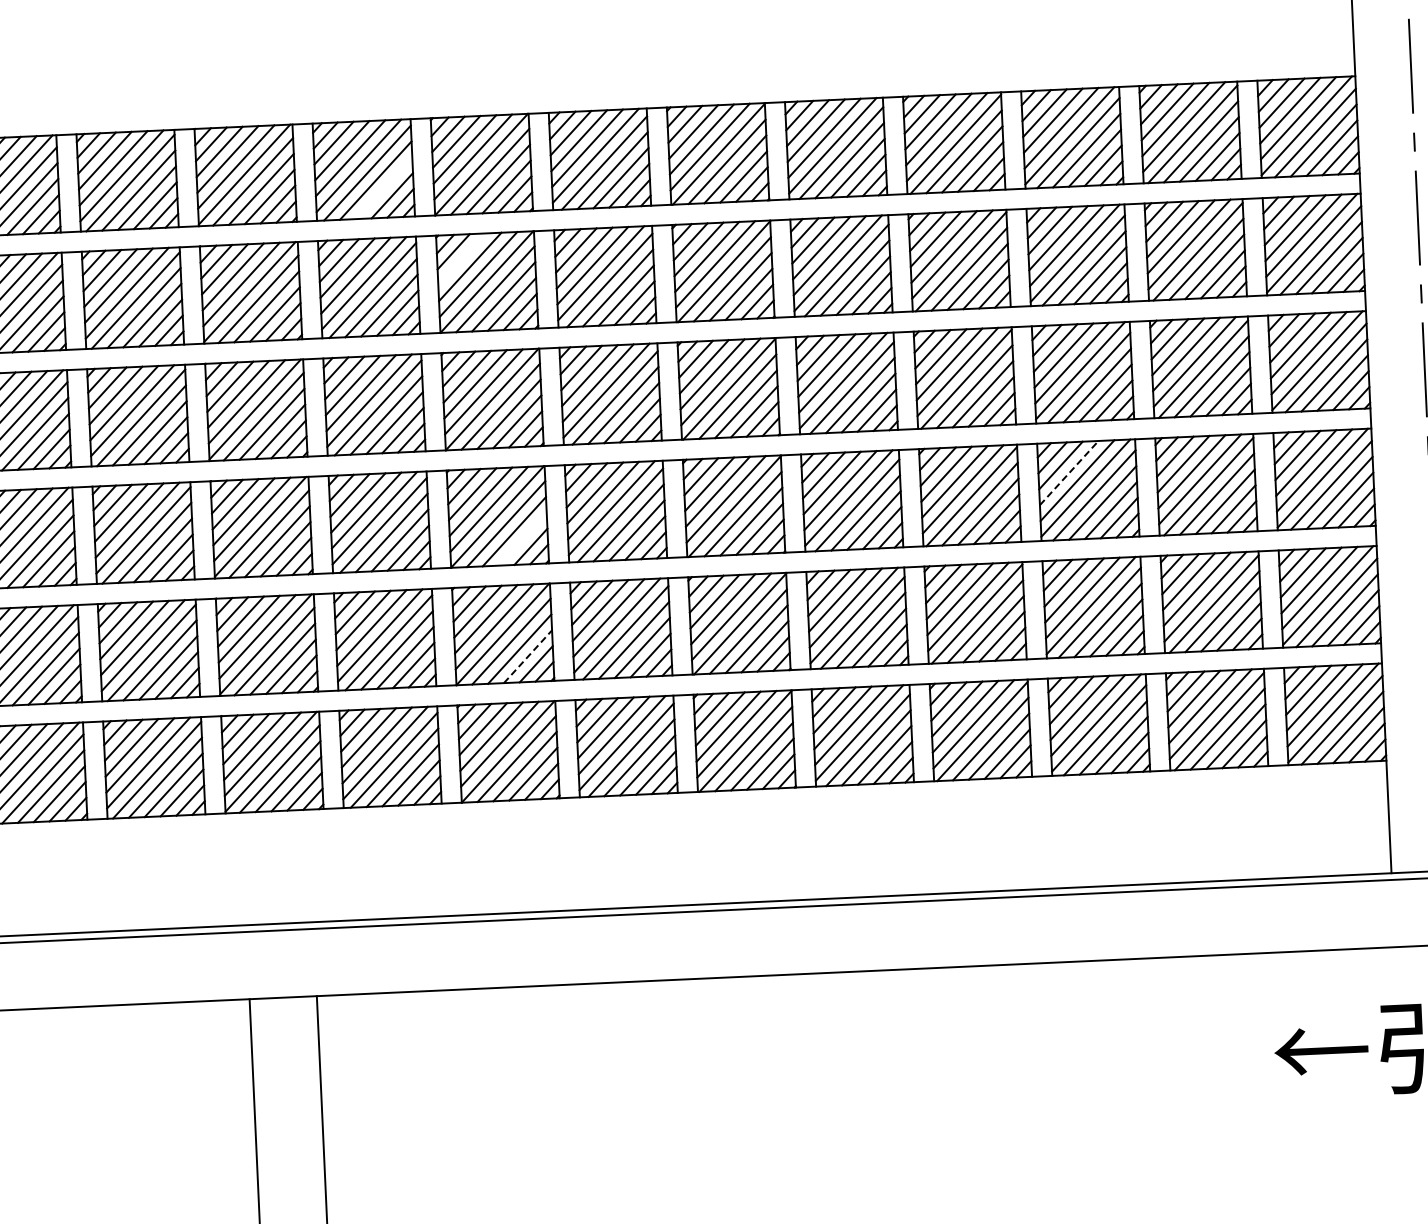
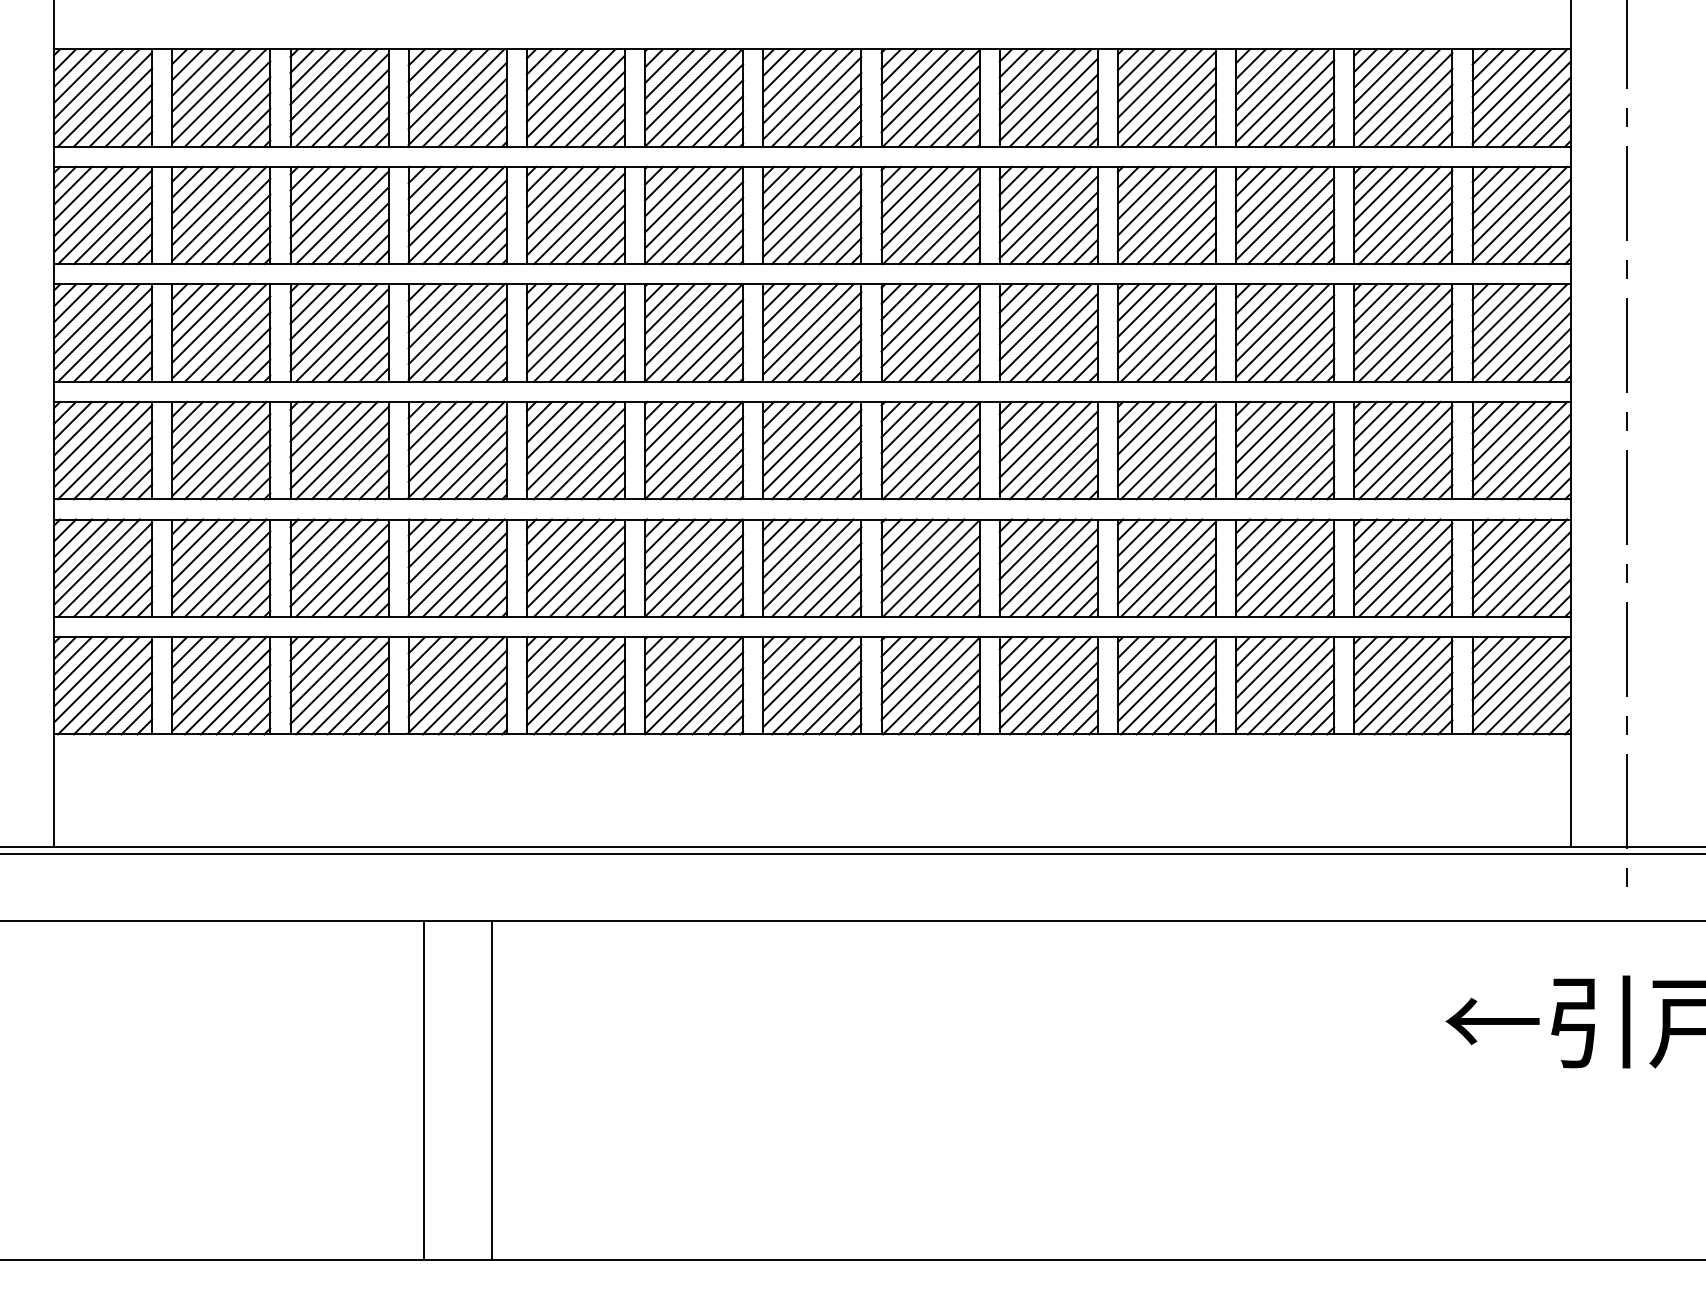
line: (383, 187) -> (594, 116), added
line: (461, 259) -> (669, 191), added
line: (1069, 472) -> (1267, 432), dashed -> solid
line: (522, 538) -> (717, 473), added
line: (527, 656) -> (717, 591), dashed -> solid

